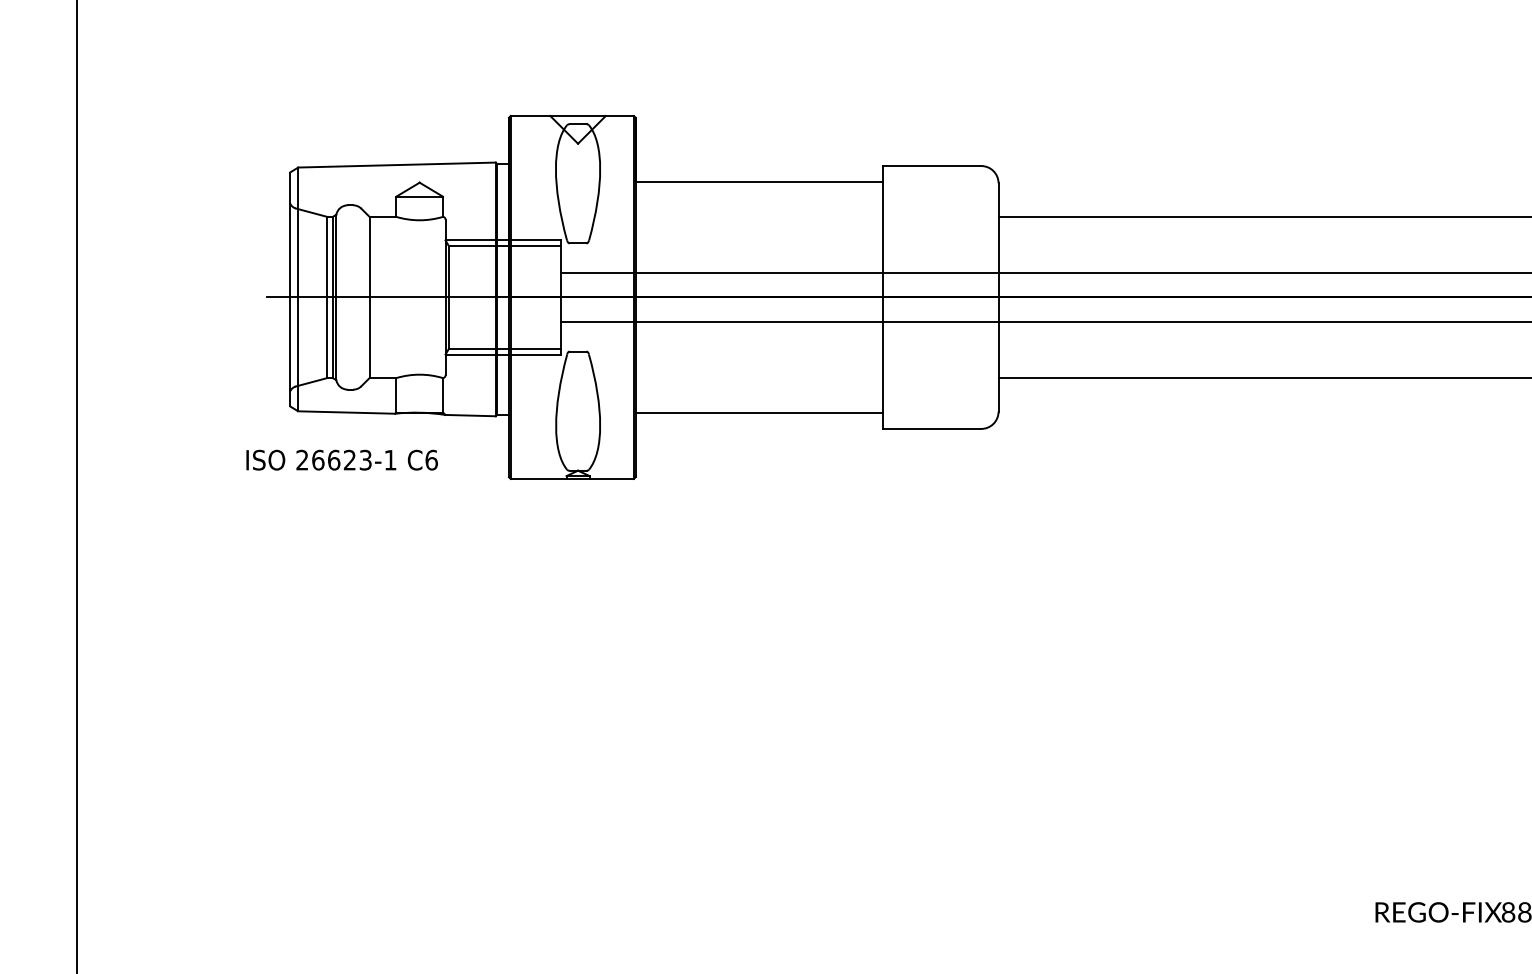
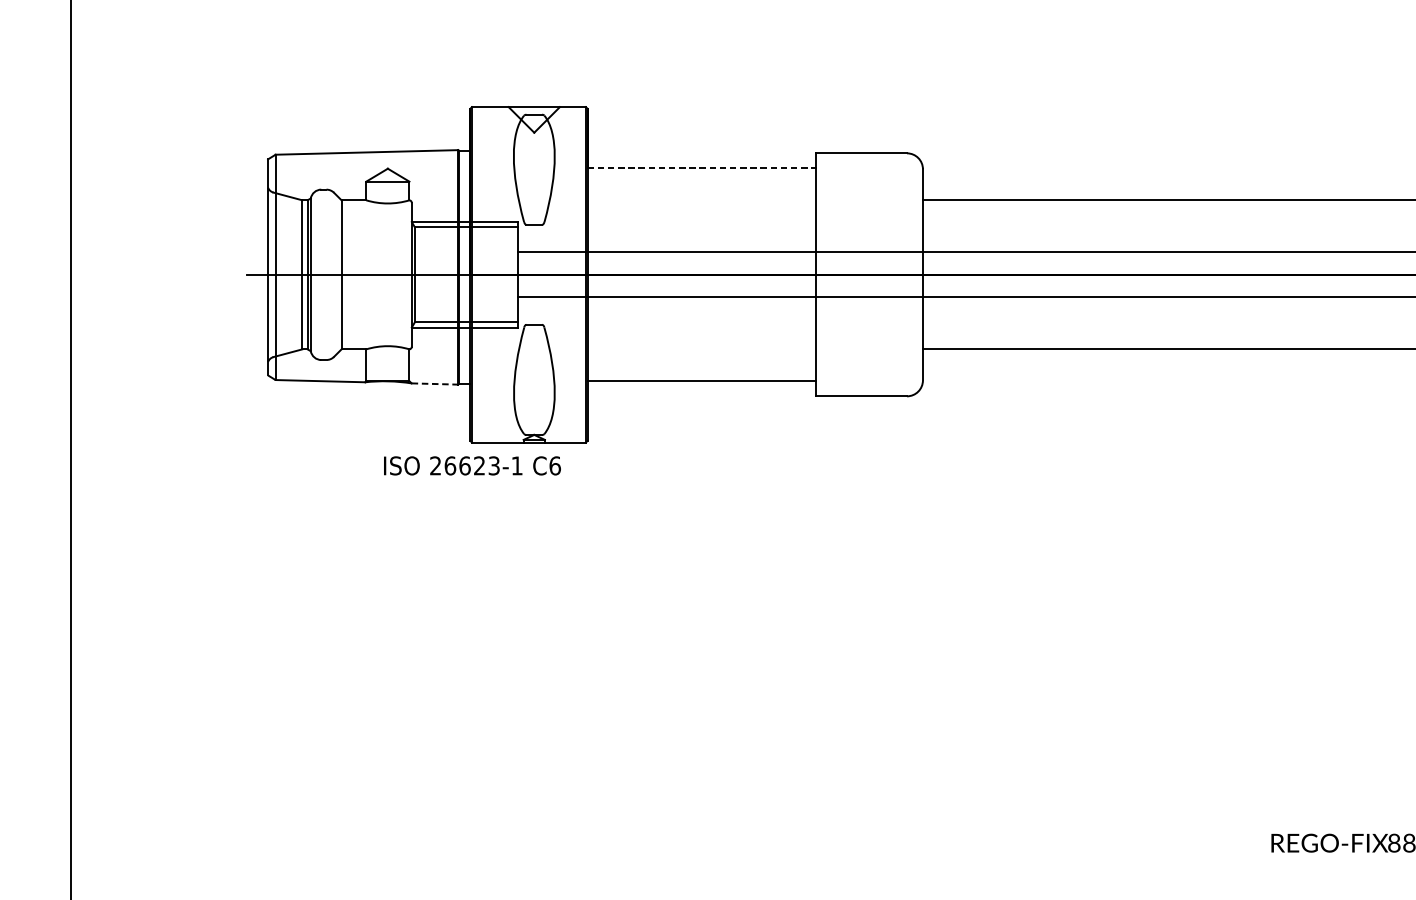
line: (759, 182) -> (701, 168), solid -> dashed
line: (471, 415) -> (435, 383), solid -> dashed
text: (341, 459) -> (471, 465), moved

